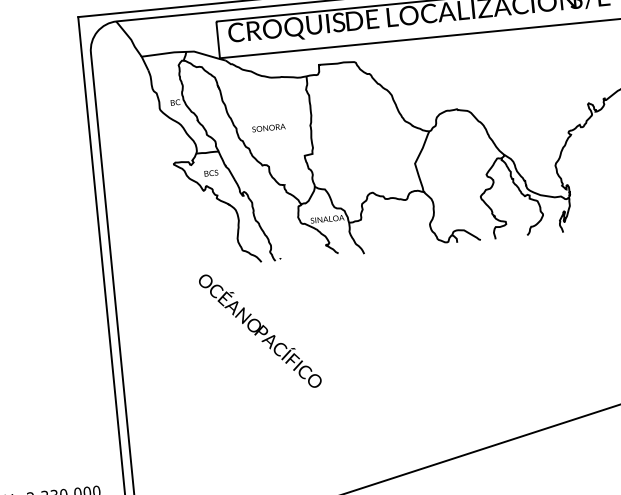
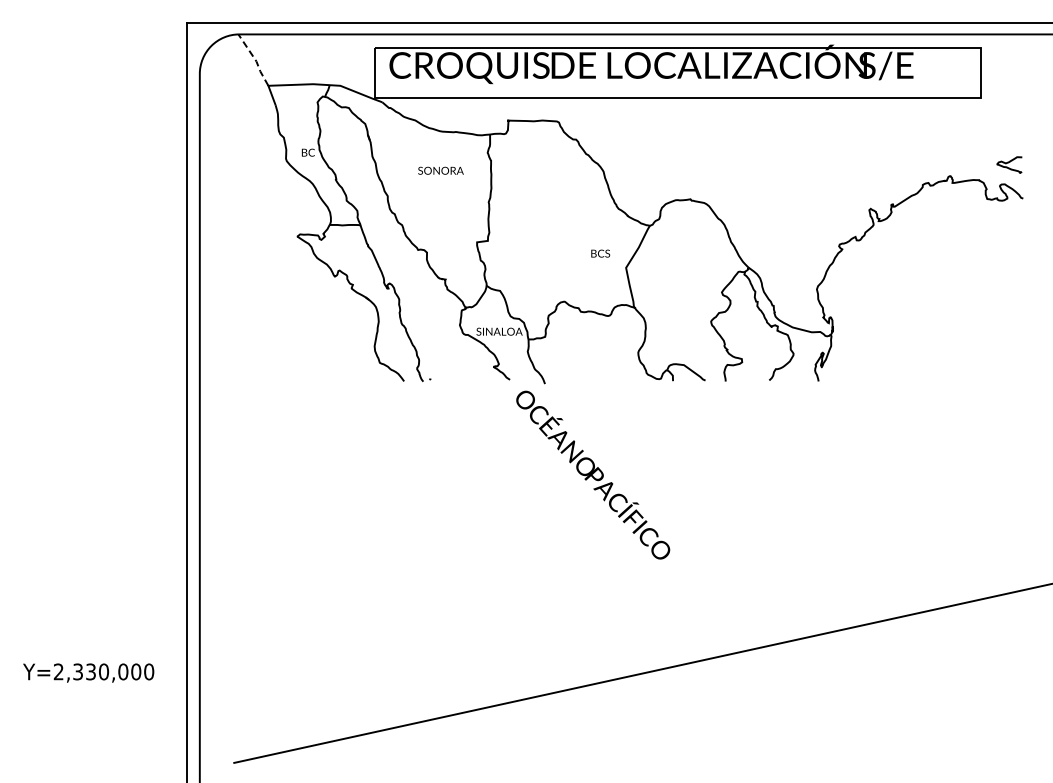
line: (130, 38) -> (255, 59), solid -> dashed
text: (268, 127) -> (440, 170), moved
text: (211, 173) -> (600, 253), moved
text: (260, 330) -> (593, 474), moved

